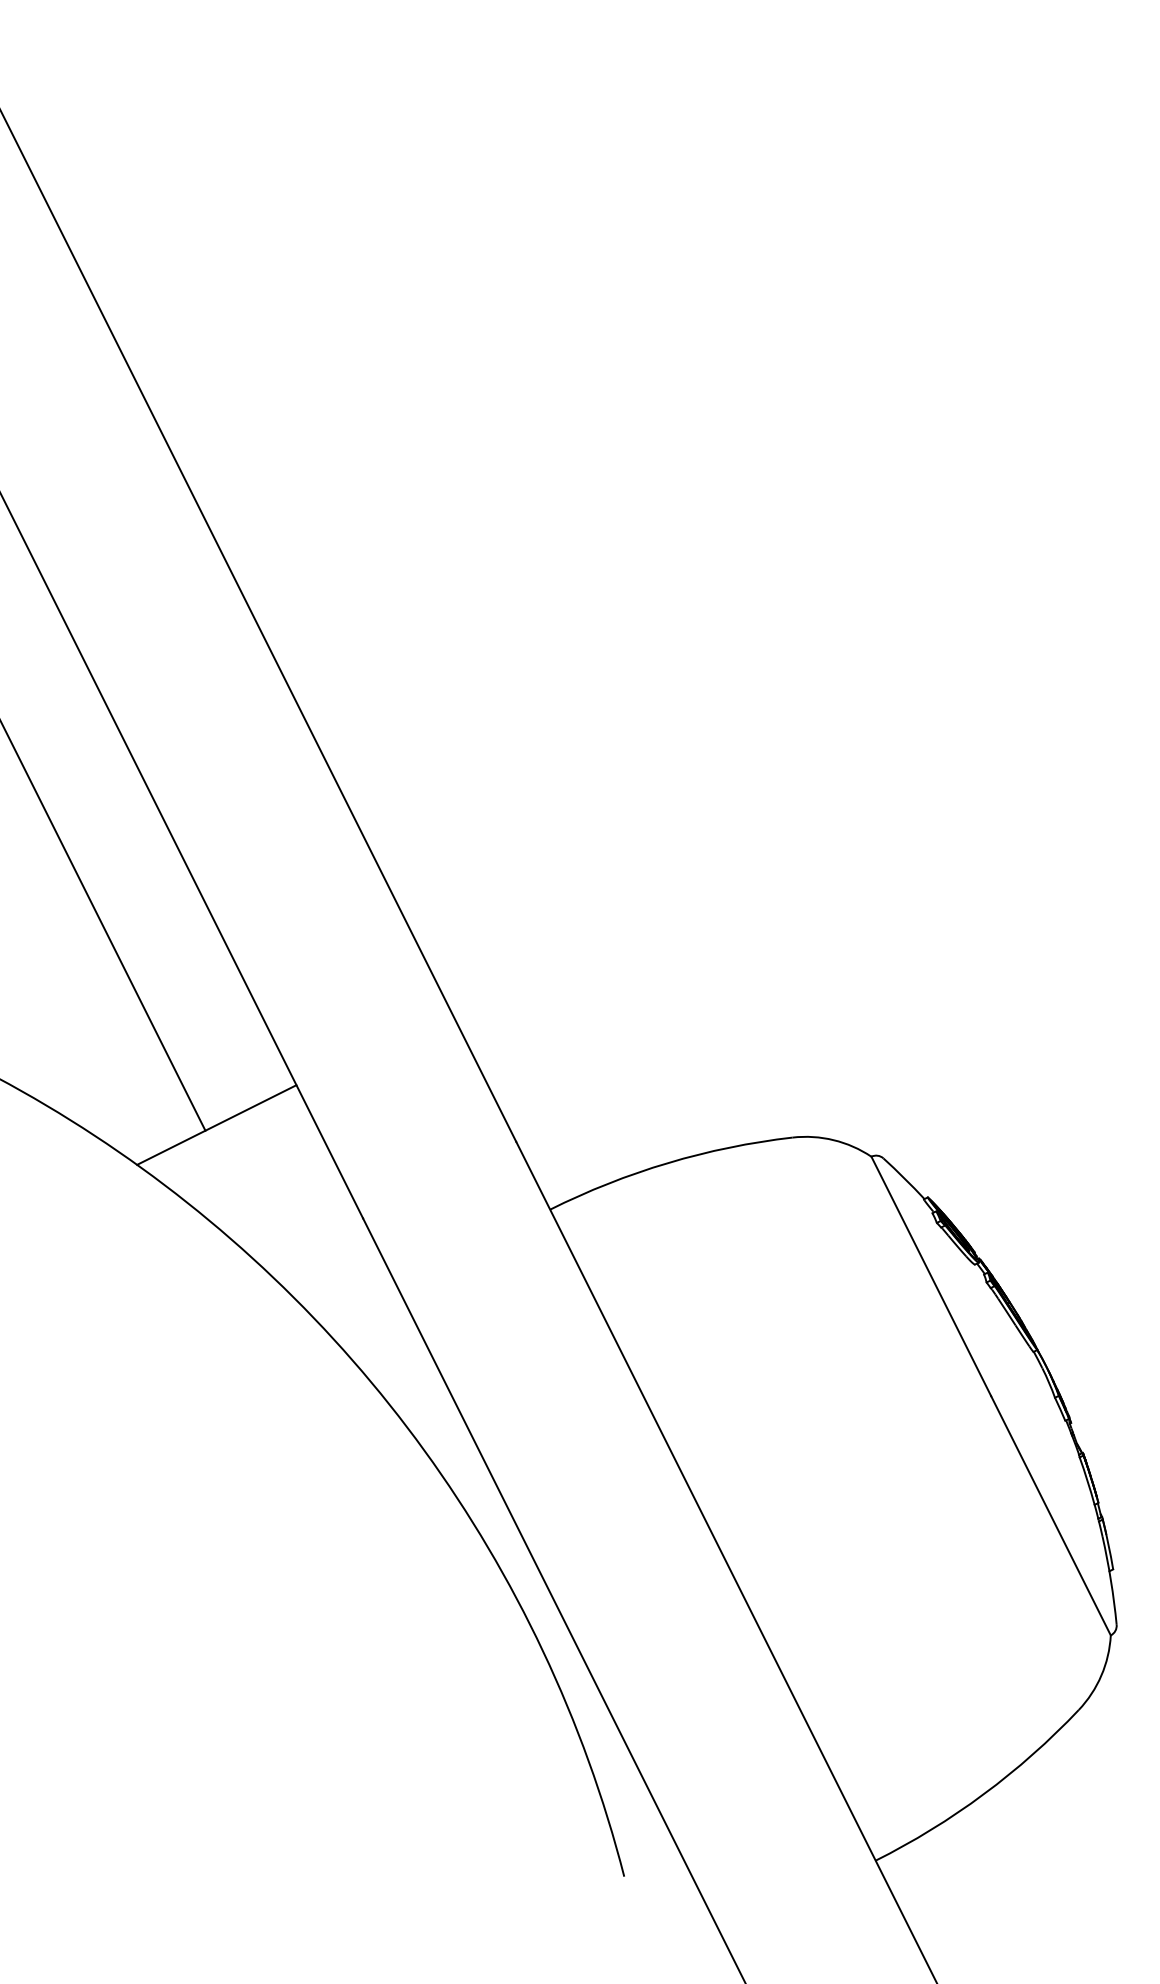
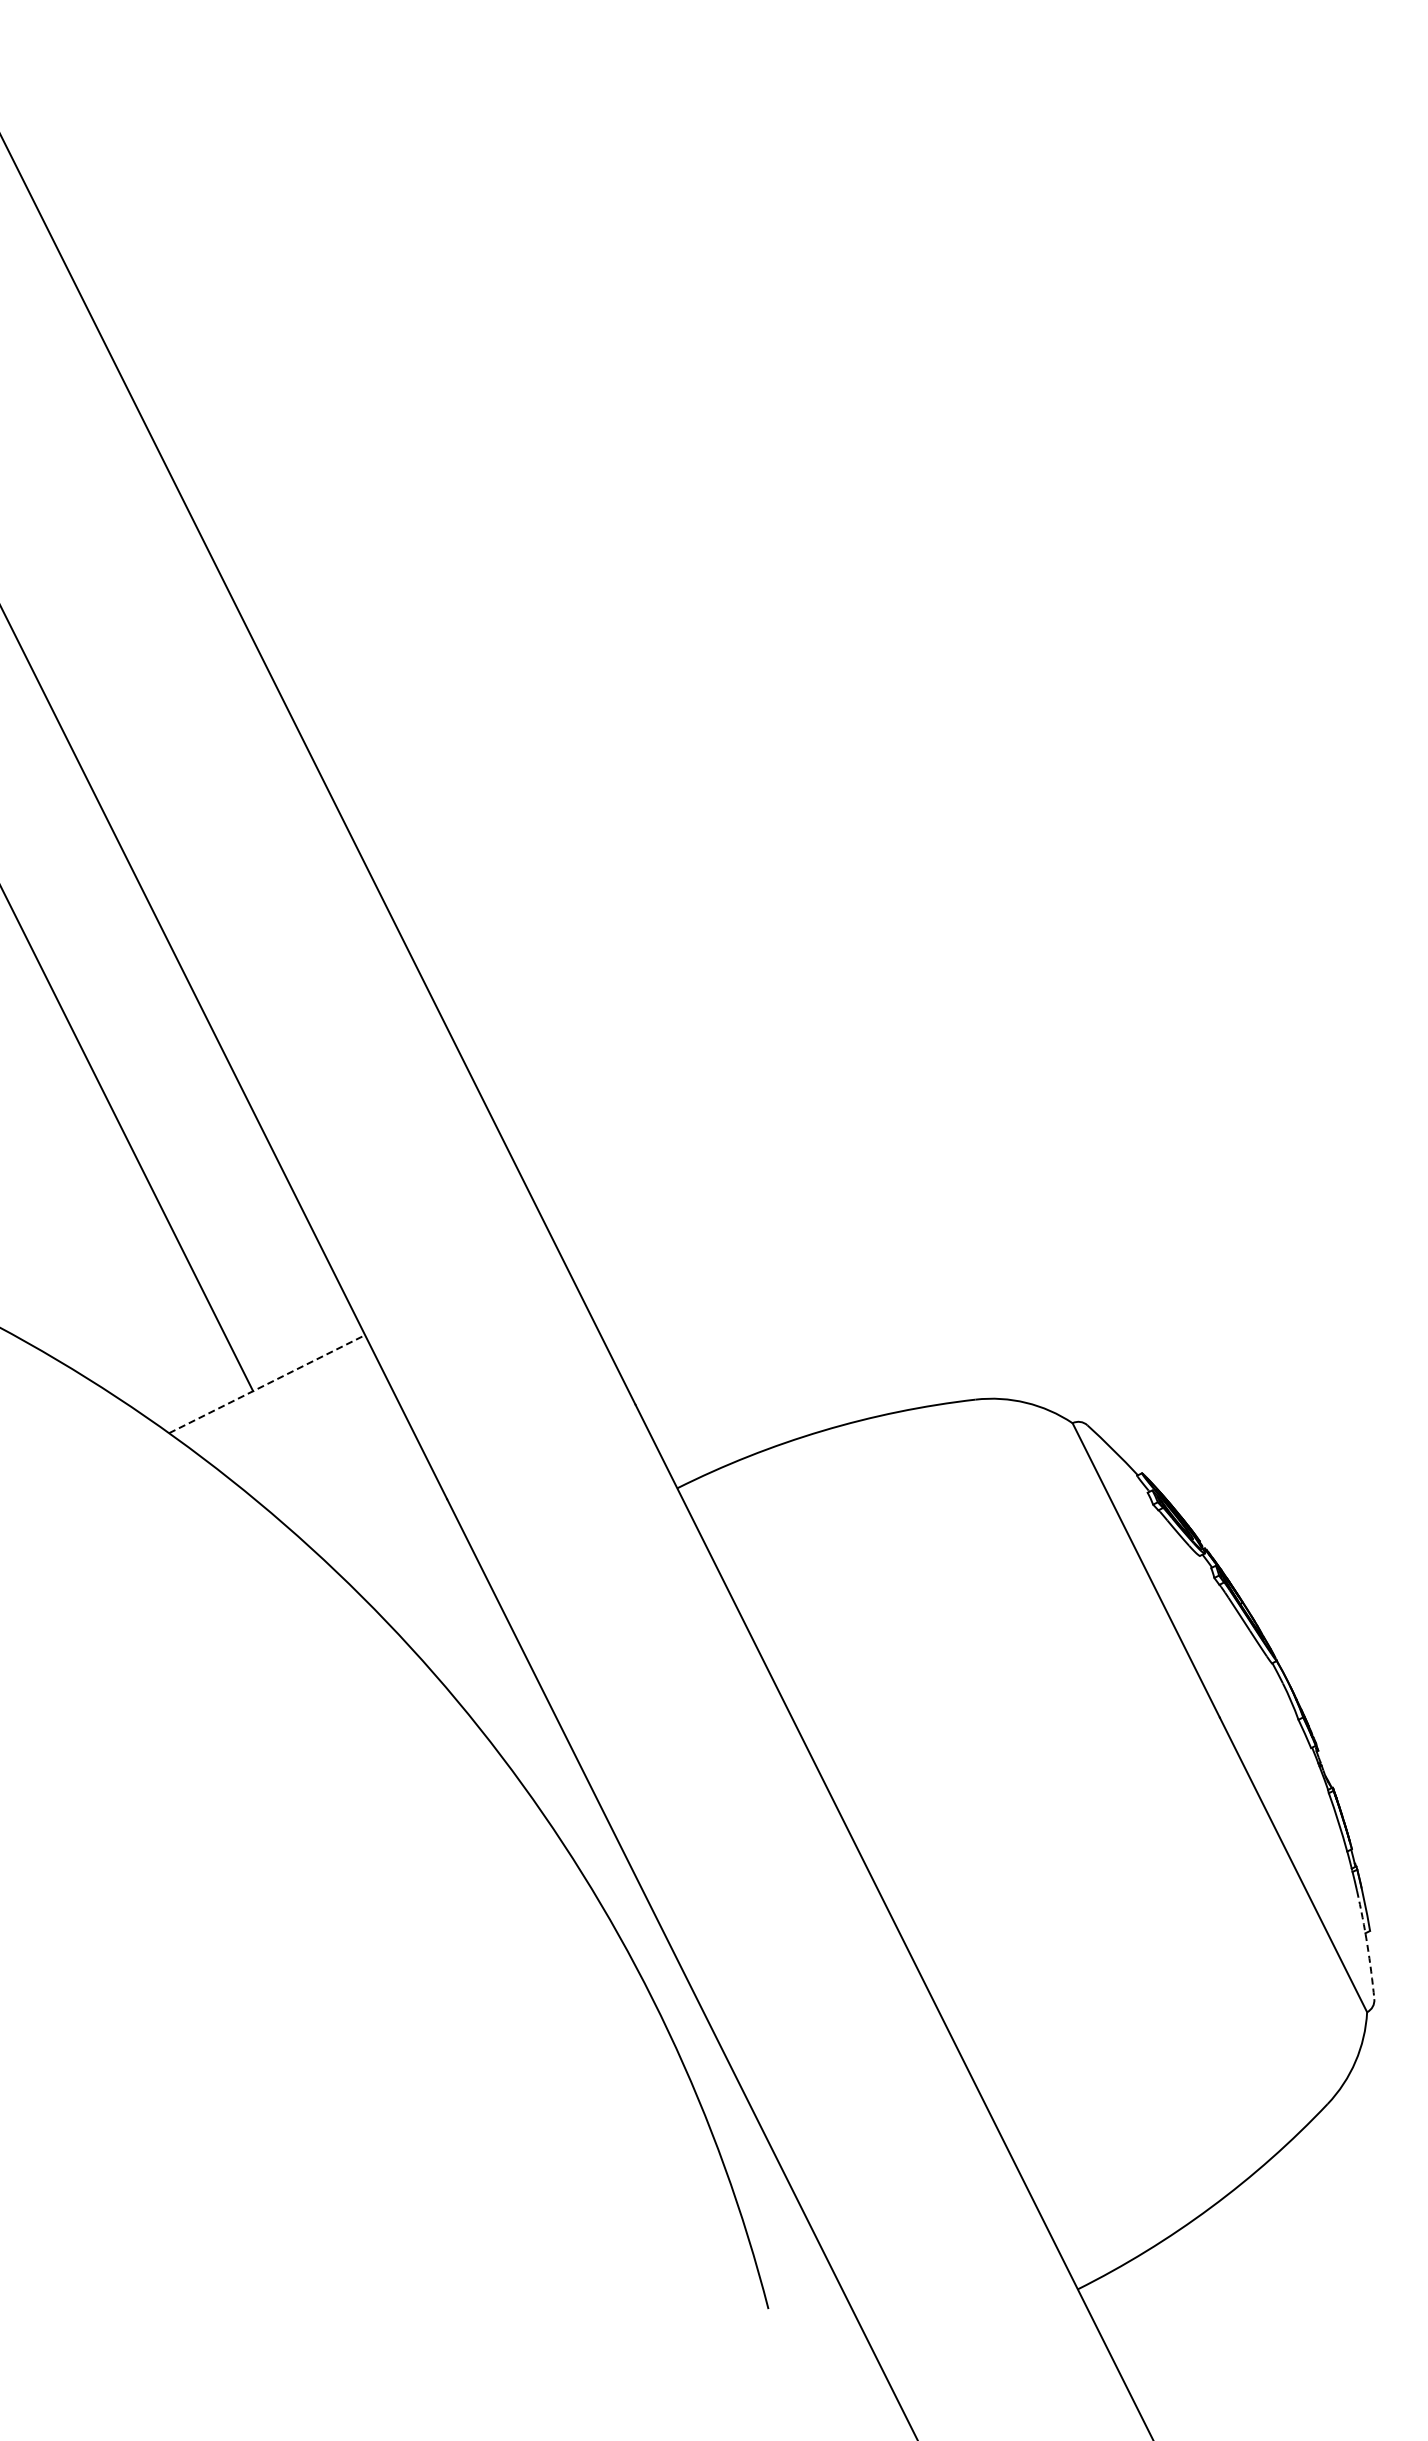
line: (217, 1125) -> (267, 1384), solid -> dashed
arc: (1111, 1580) -> (1367, 1944), solid -> dashed

